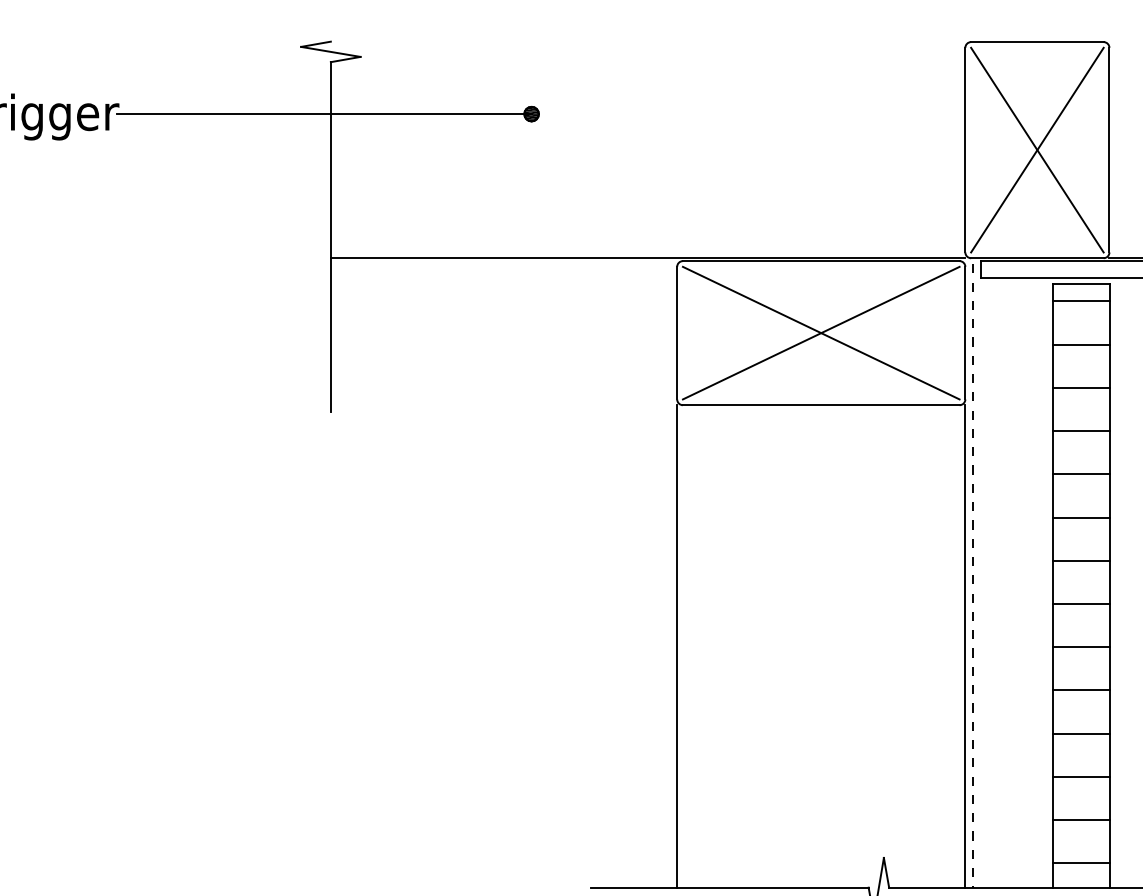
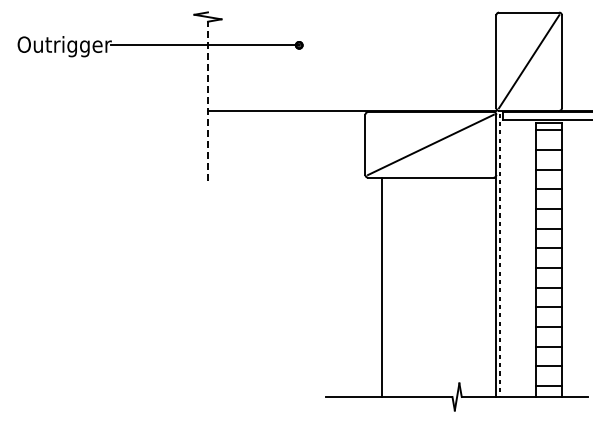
line: (1038, 149) -> (529, 61), removed
line: (329, 237) -> (207, 101), solid -> dashed
line: (820, 332) -> (430, 144), removed
line: (677, 644) -> (382, 286), moved

